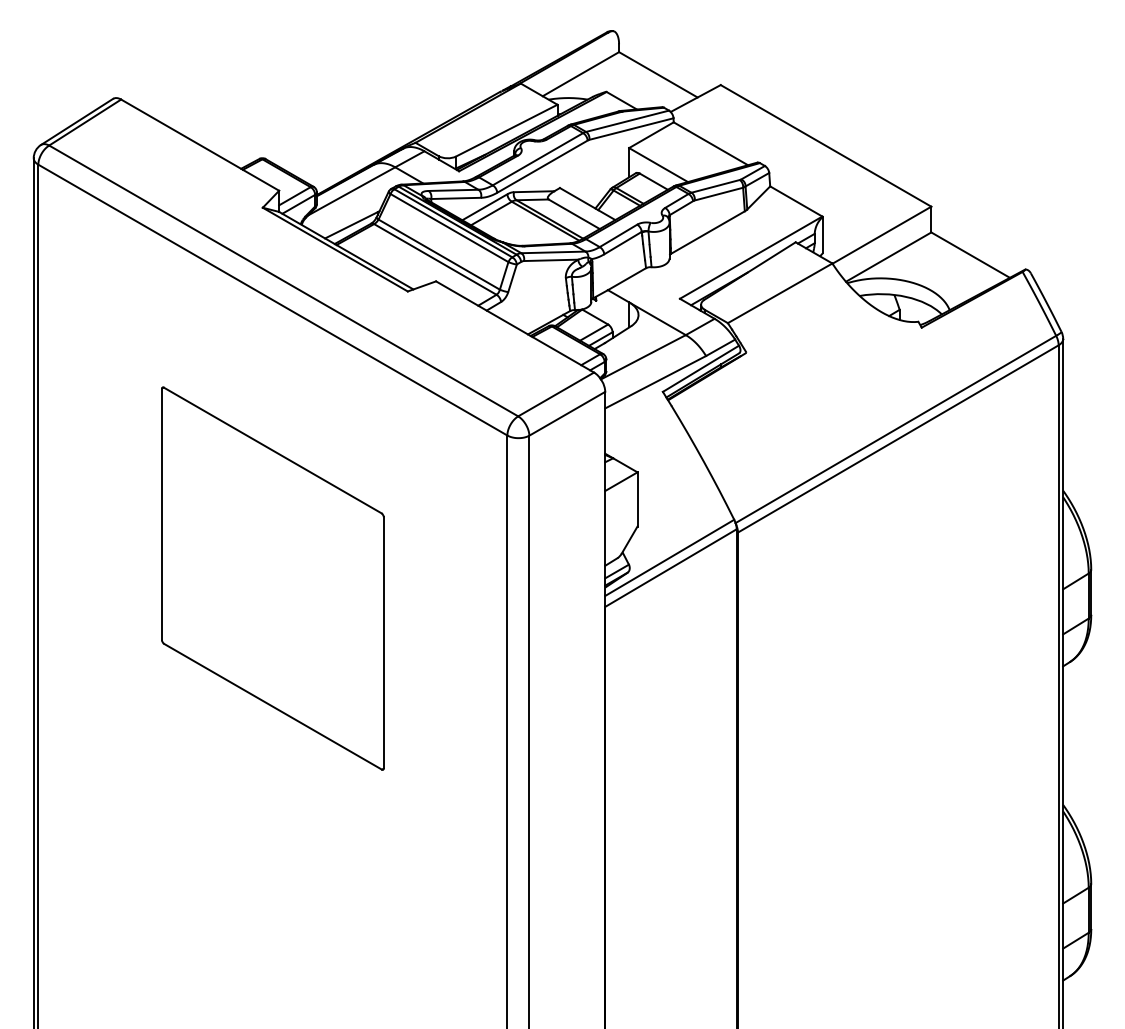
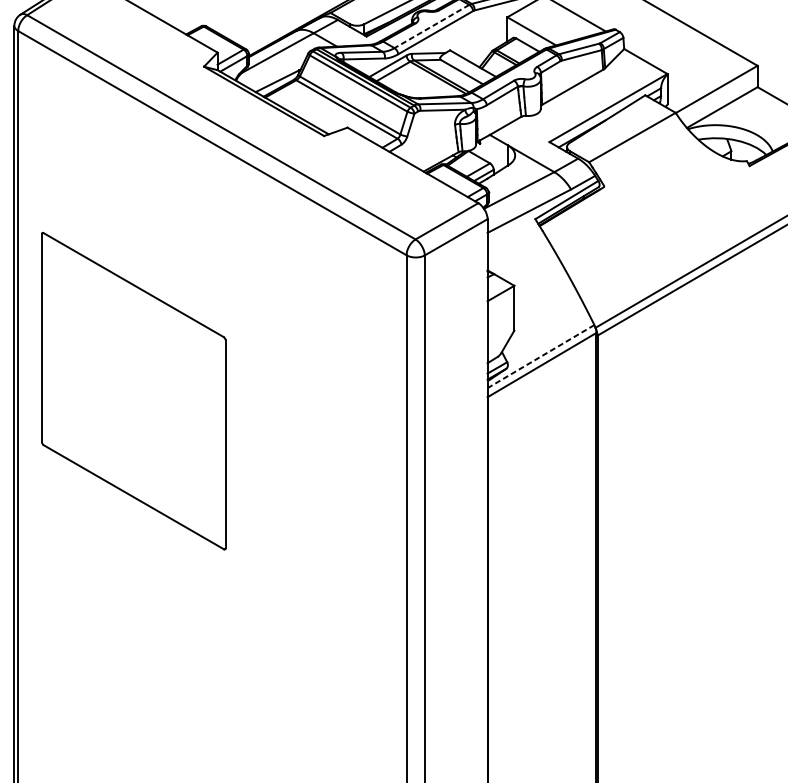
line: (537, 159) -> (431, 26), solid -> dashed
line: (669, 557) -> (540, 356), solid -> dashed
part: (272, 578) -> (133, 391), moved

